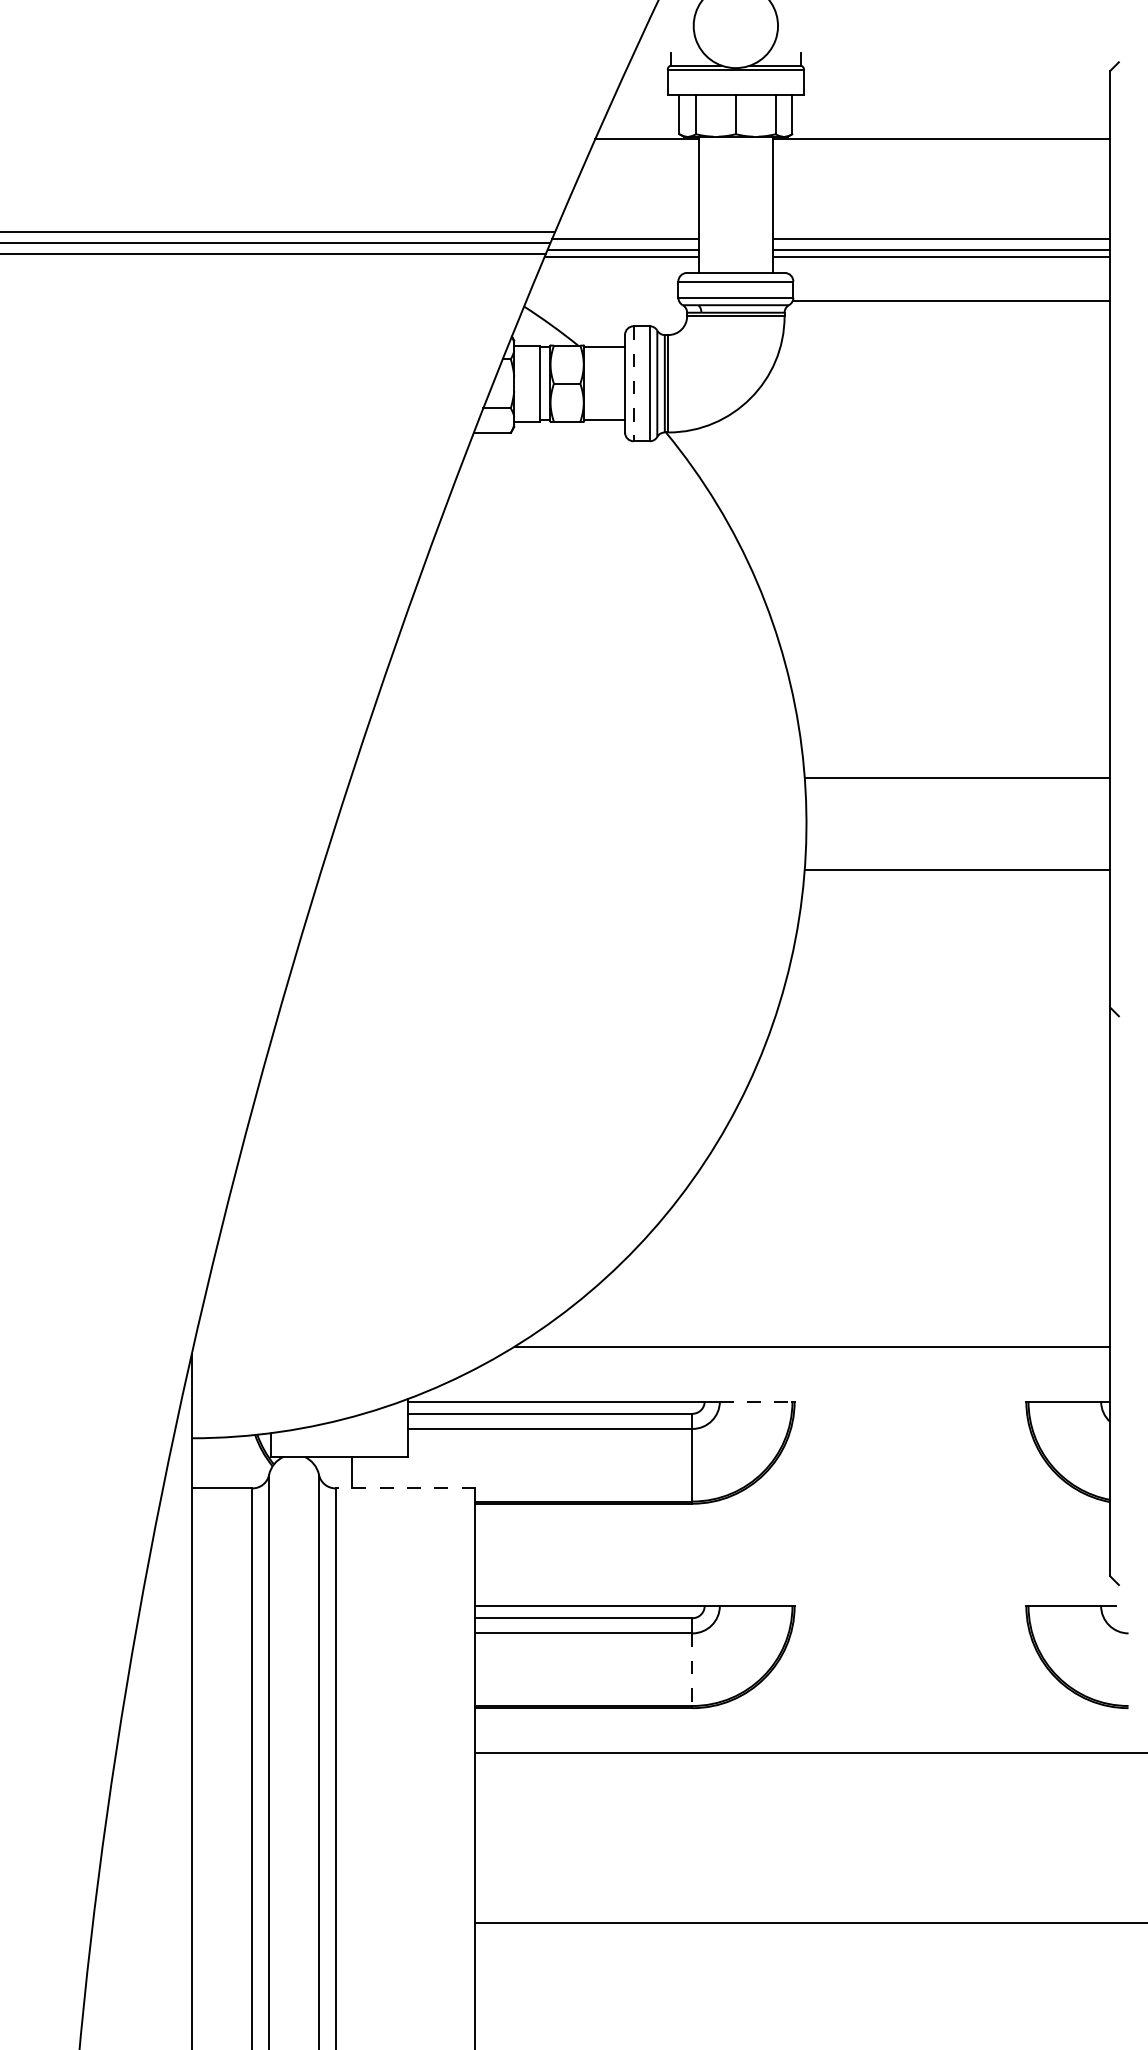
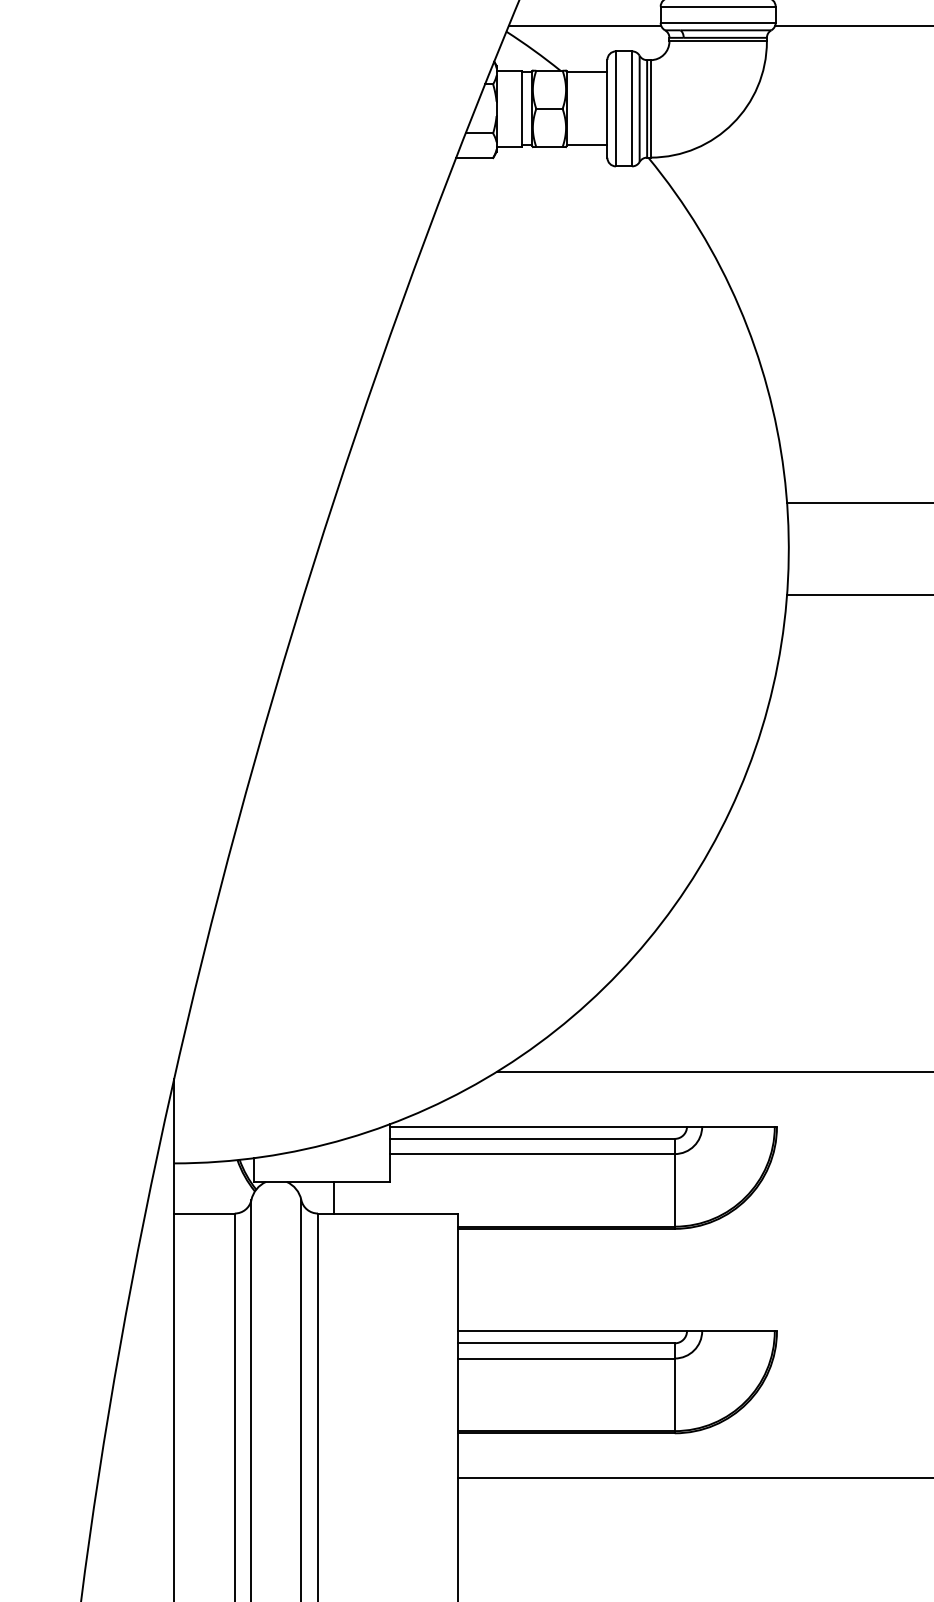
line: (602, 300) -> (584, 25), added
line: (633, 383) -> (615, 108), dashed -> solid
line: (756, 1401) -> (738, 1126), dashed -> solid
line: (405, 1488) -> (387, 1213), dashed -> solid
line: (692, 1670) -> (674, 1395), dashed -> solid

